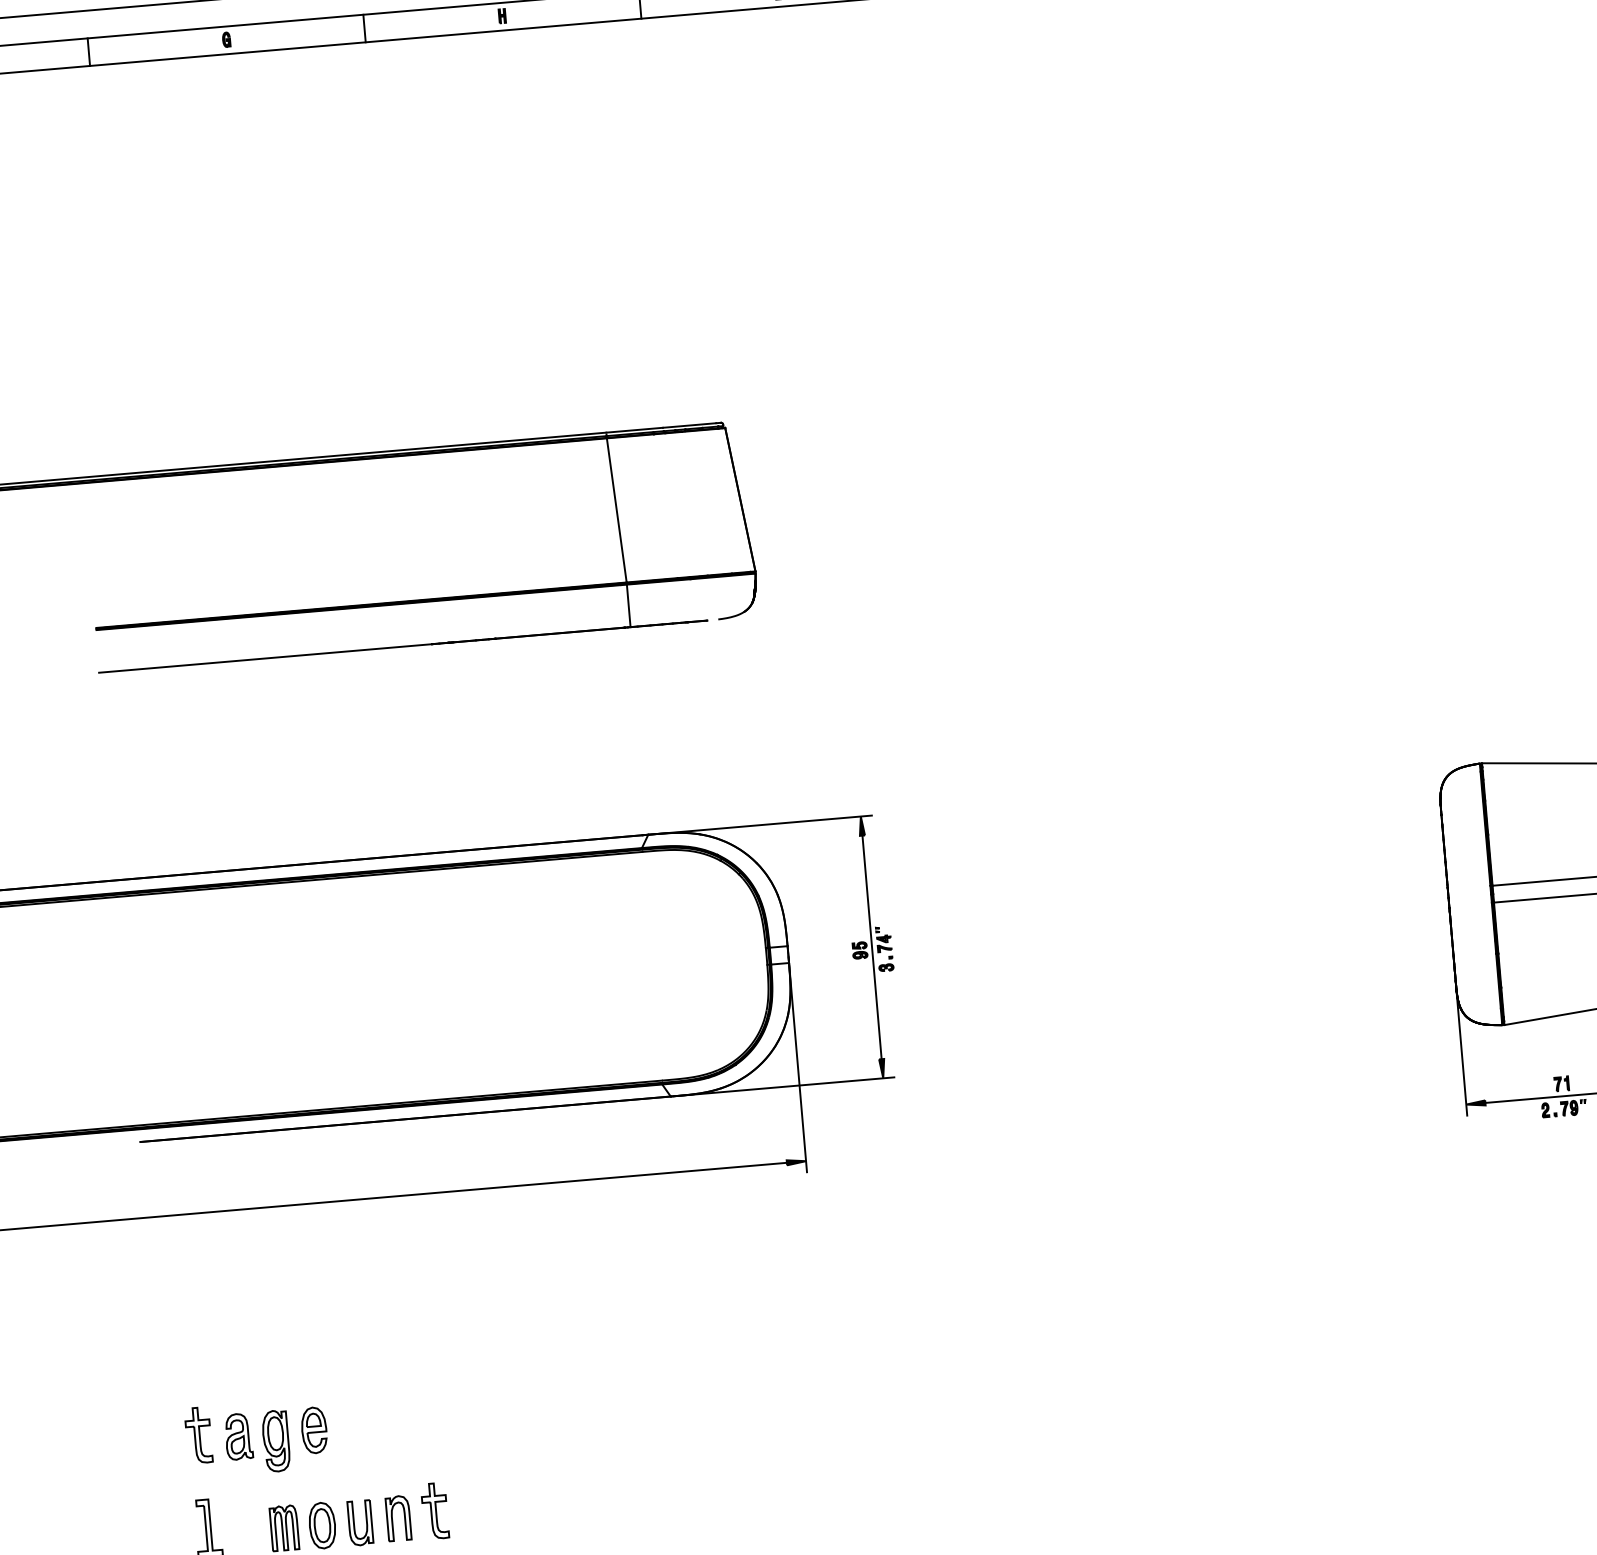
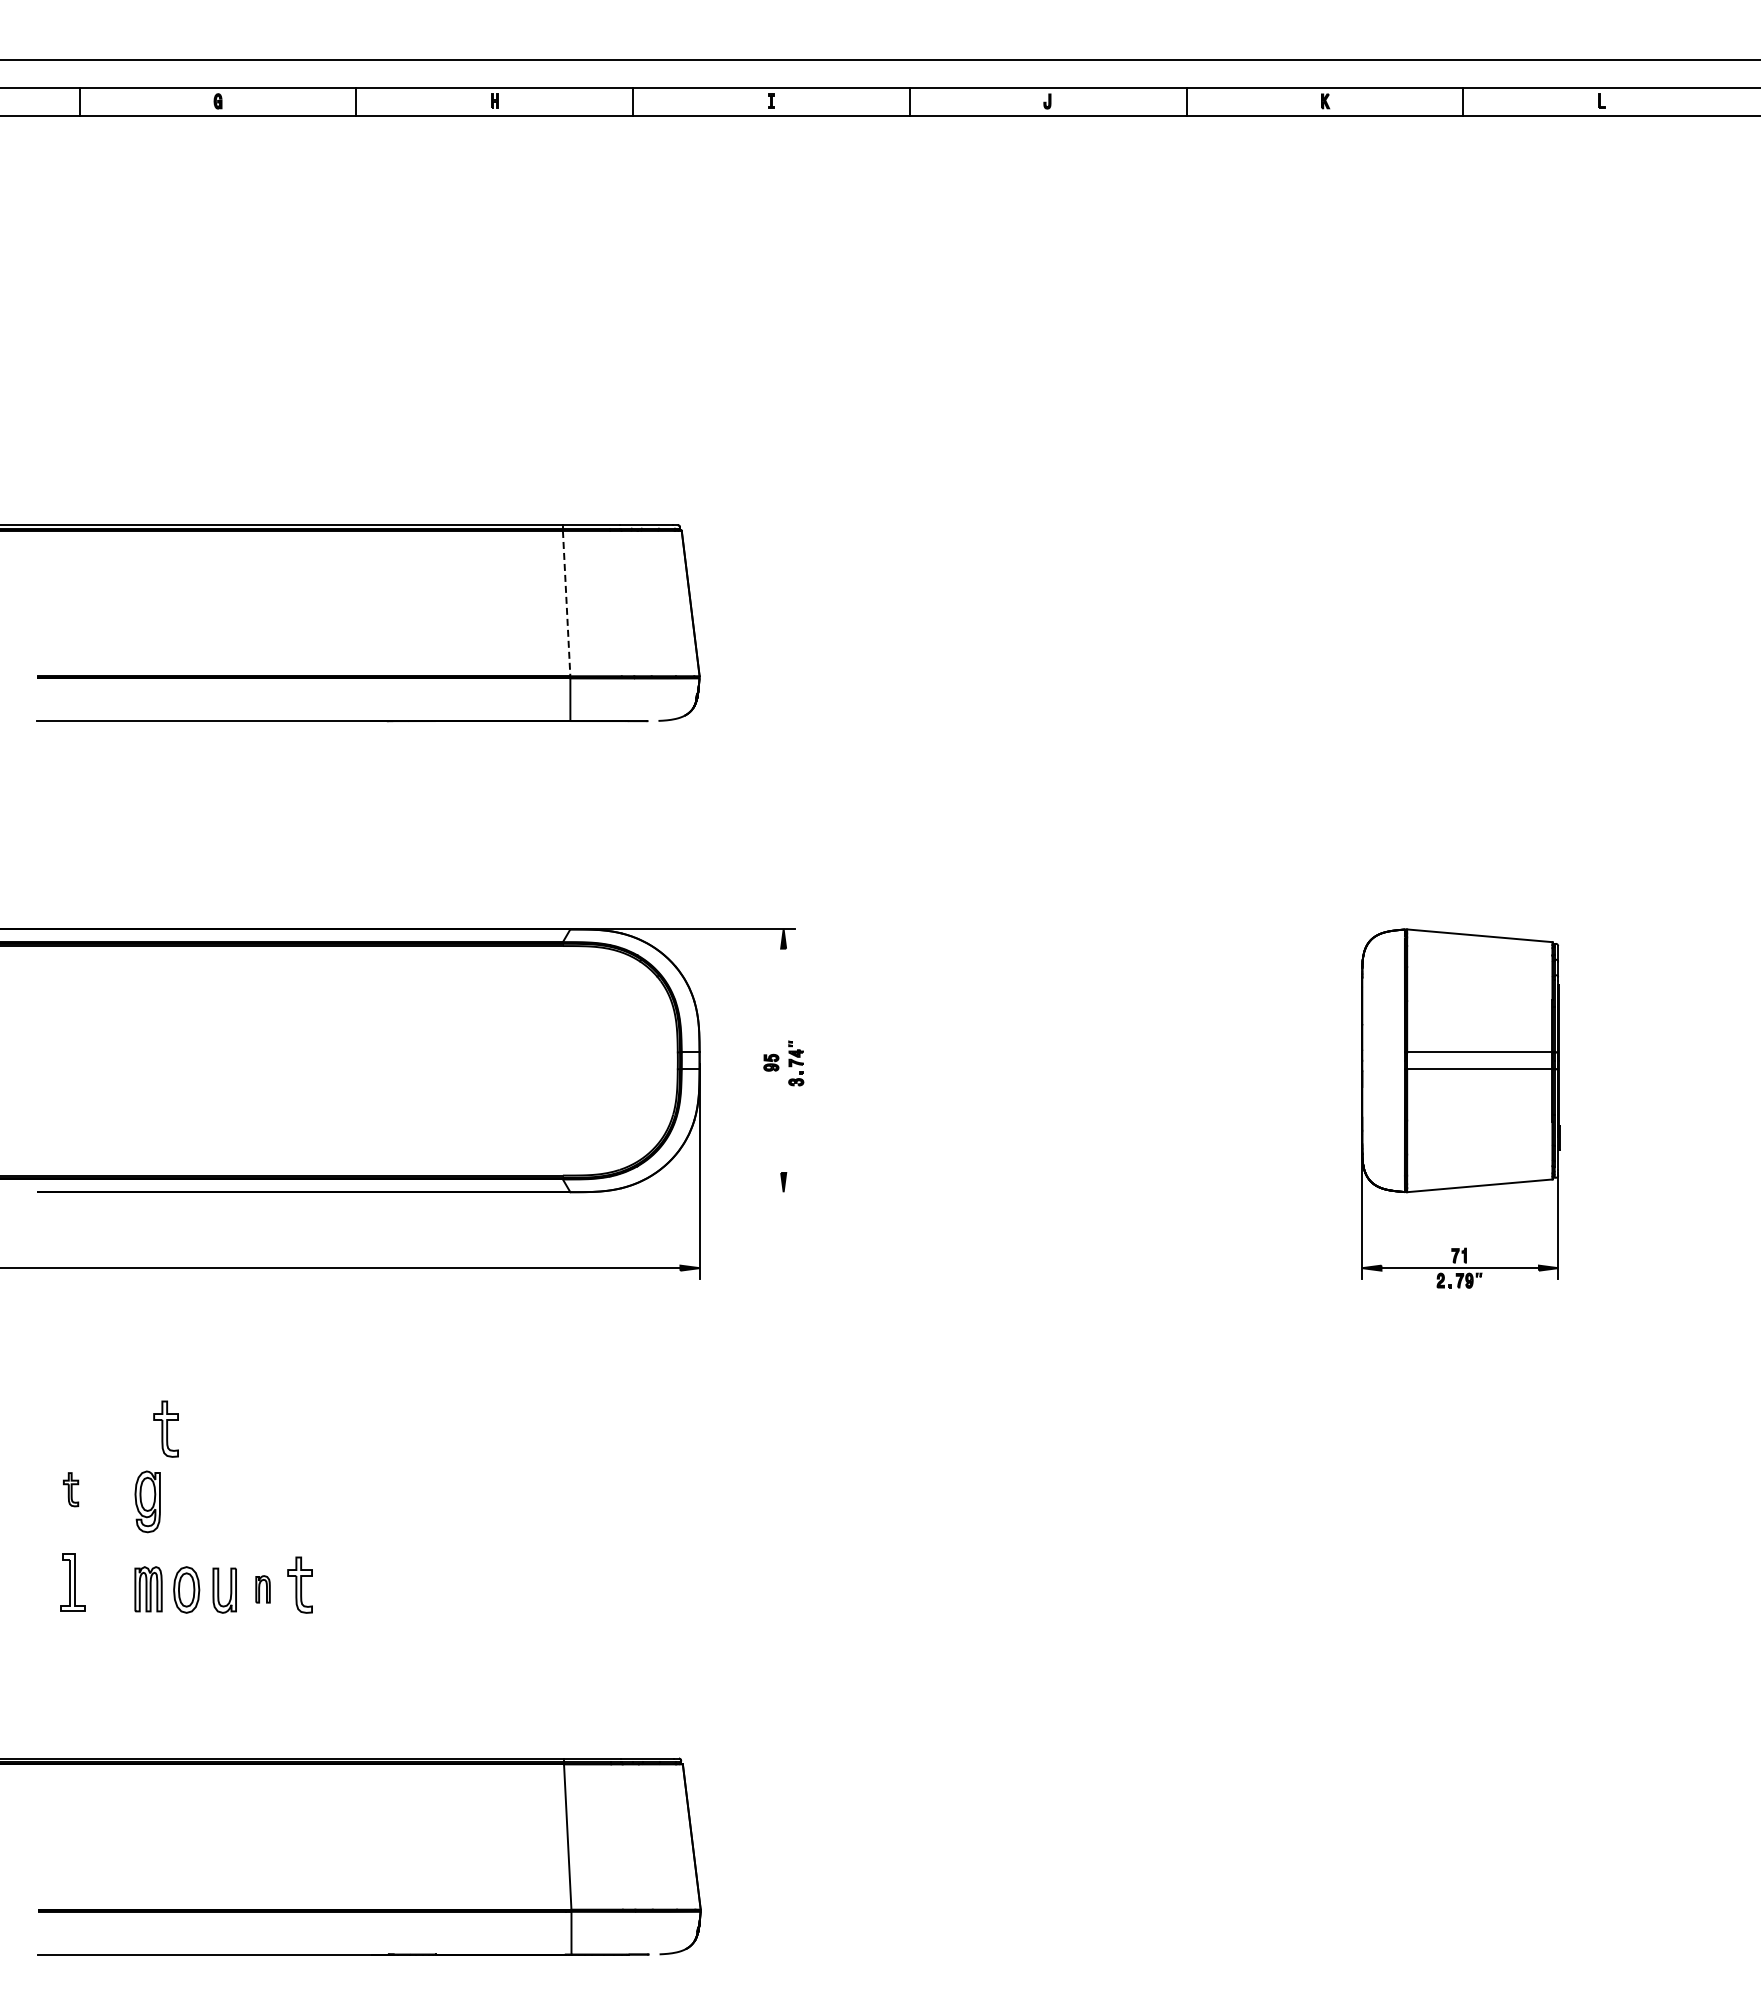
line: (616, 510) -> (566, 603), solid -> dashed
line: (871, 947) -> (783, 1060), removed
line: (783, 1087) -> (683, 1192), removed
part: (287, 1366) -> (165, 1428), added
part: (314, 1430) -> (186, 1494), removed
part: (198, 1435) -> (70, 1489), size x0.6
part: (238, 1436) -> (110, 1493), removed
part: (397, 1518) -> (262, 1589), size x0.6

